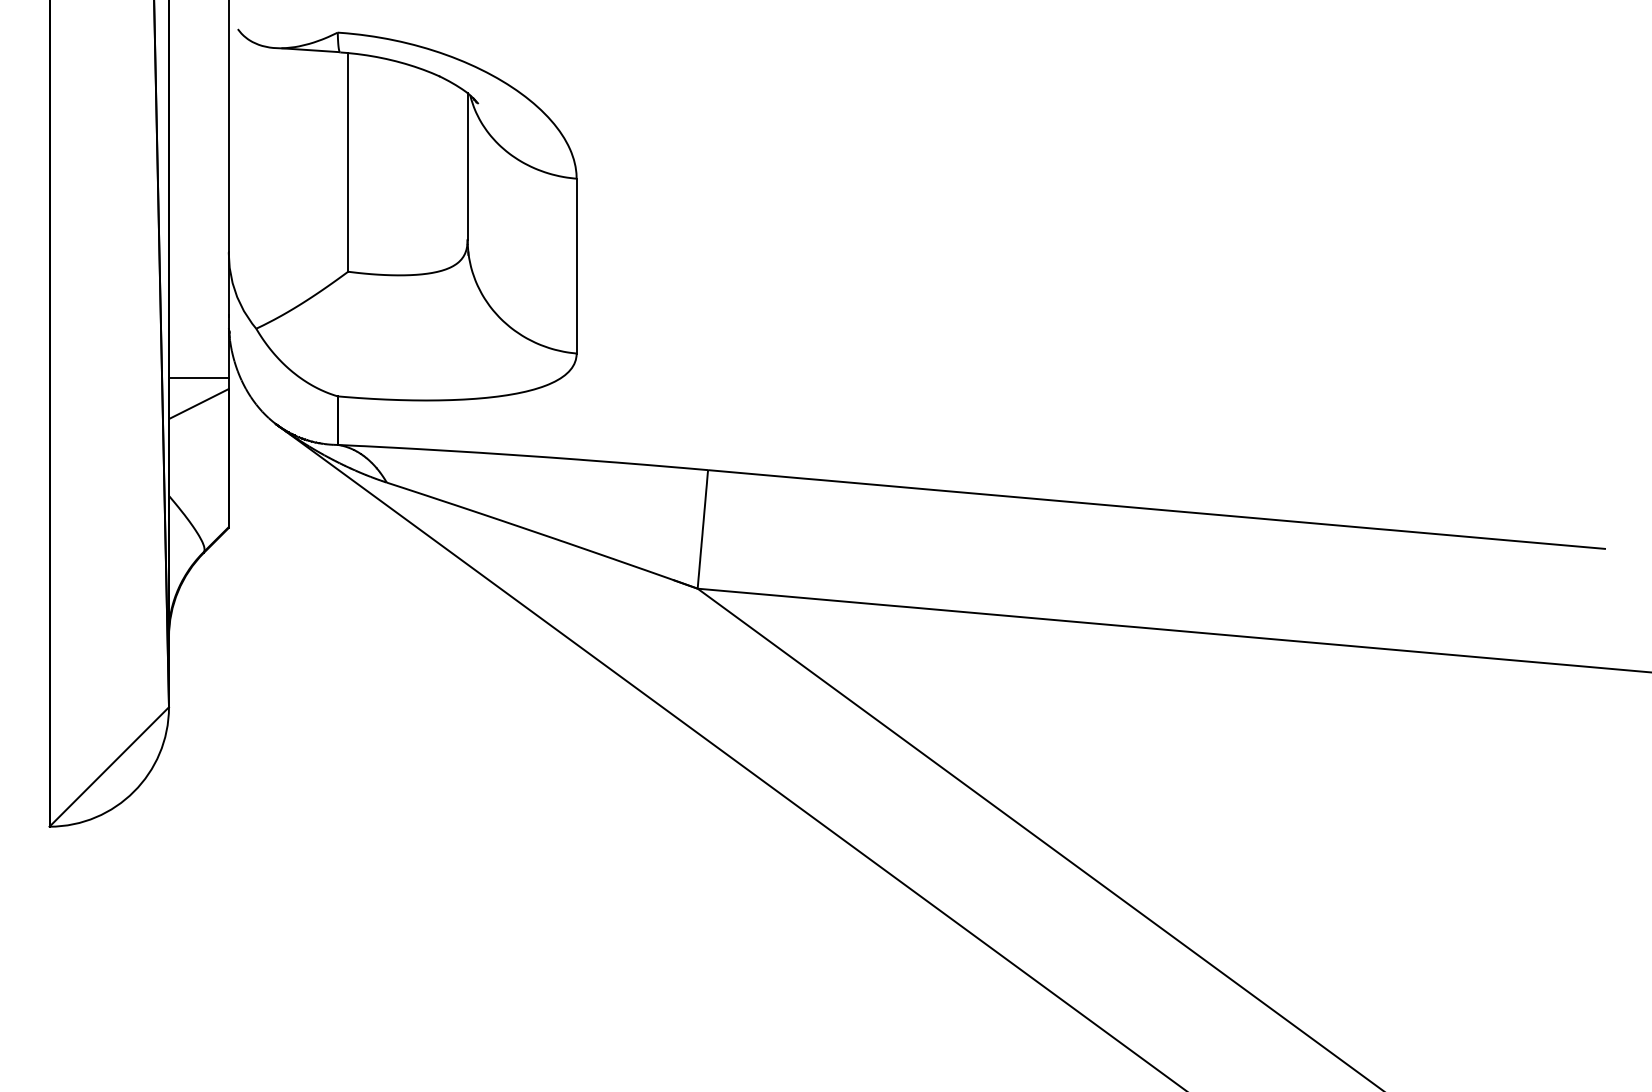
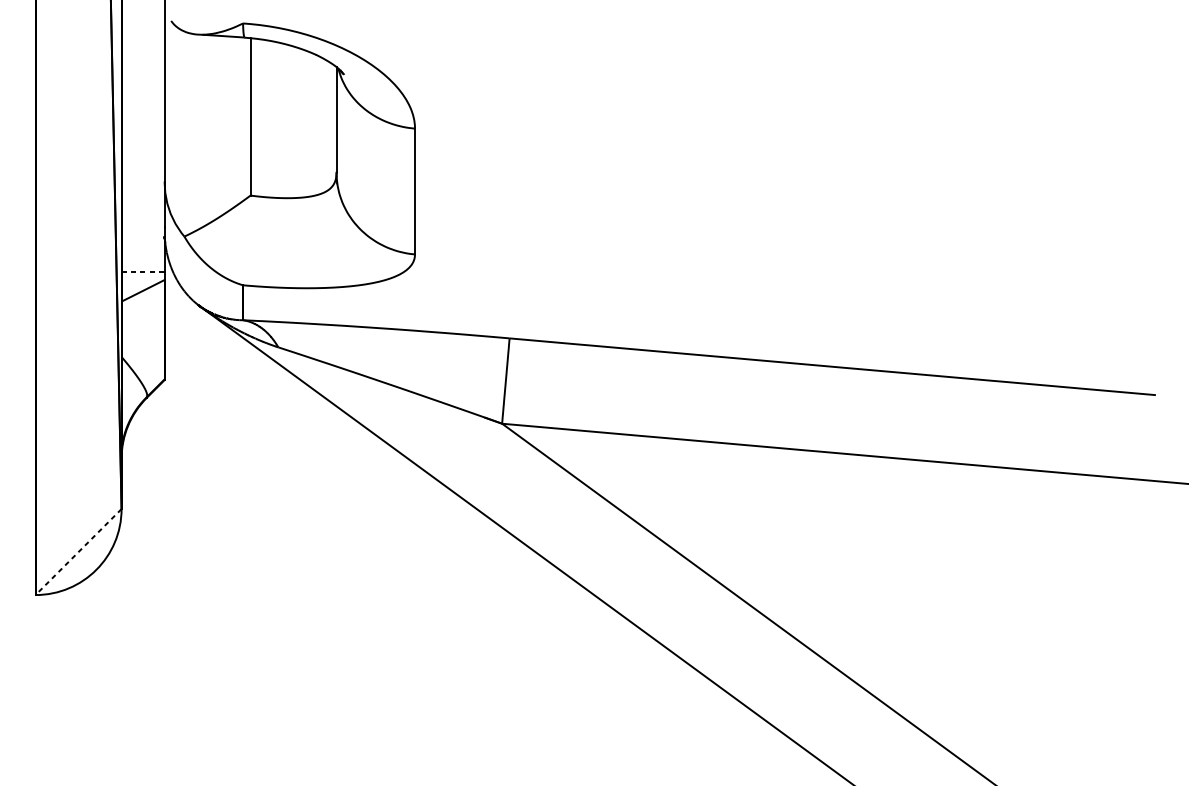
line: (198, 377) -> (142, 271), solid -> dashed
line: (108, 767) -> (78, 552), solid -> dashed

